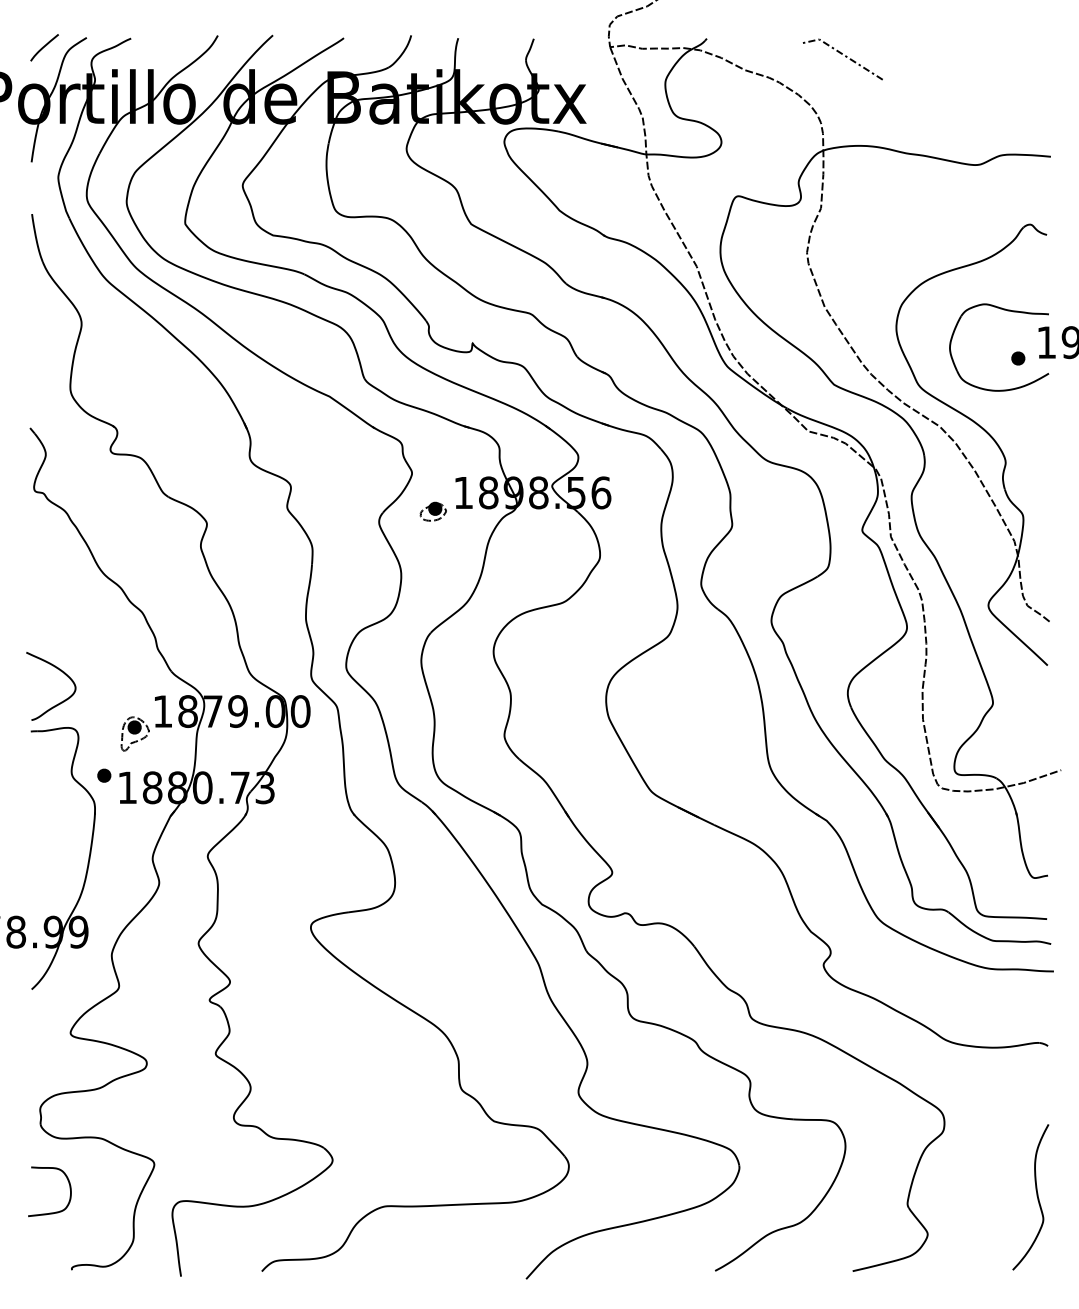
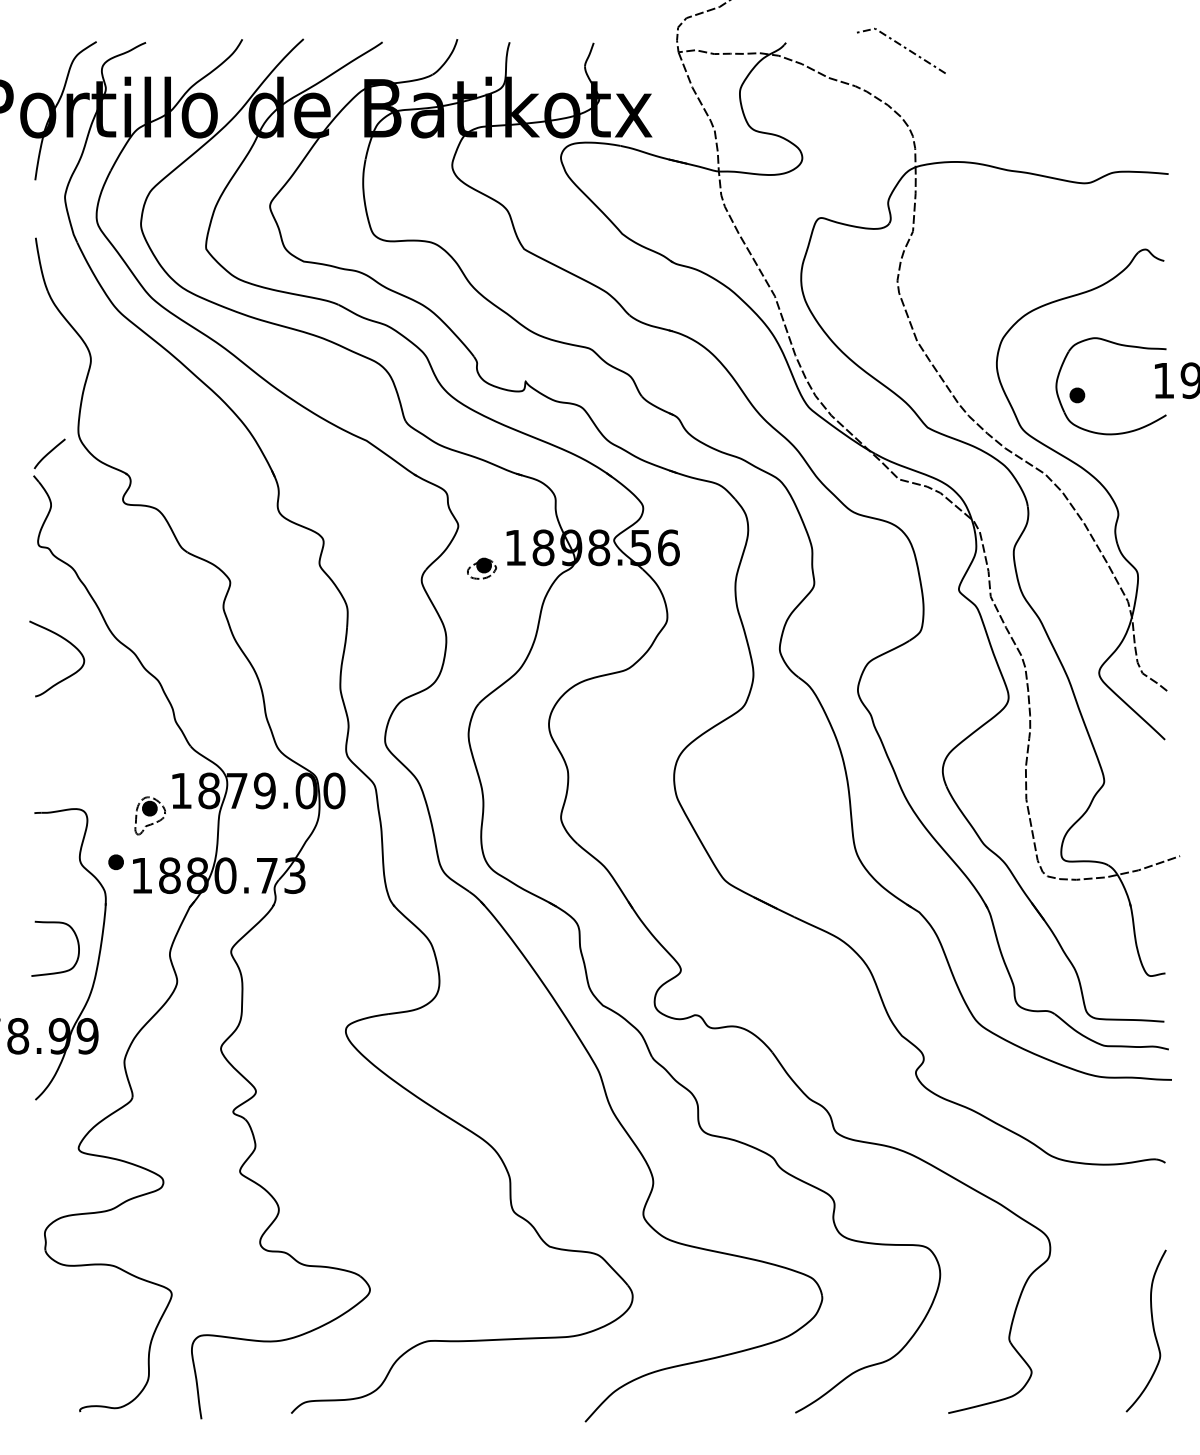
curve: (44, 47) -> (49, 453), moved
line: (844, 56) -> (903, 47), moved
part: (1018, 358) -> (1077, 395), moved
curve: (60, 671) -> (67, 642), moved
curve: (69, 1188) -> (77, 945), moved

